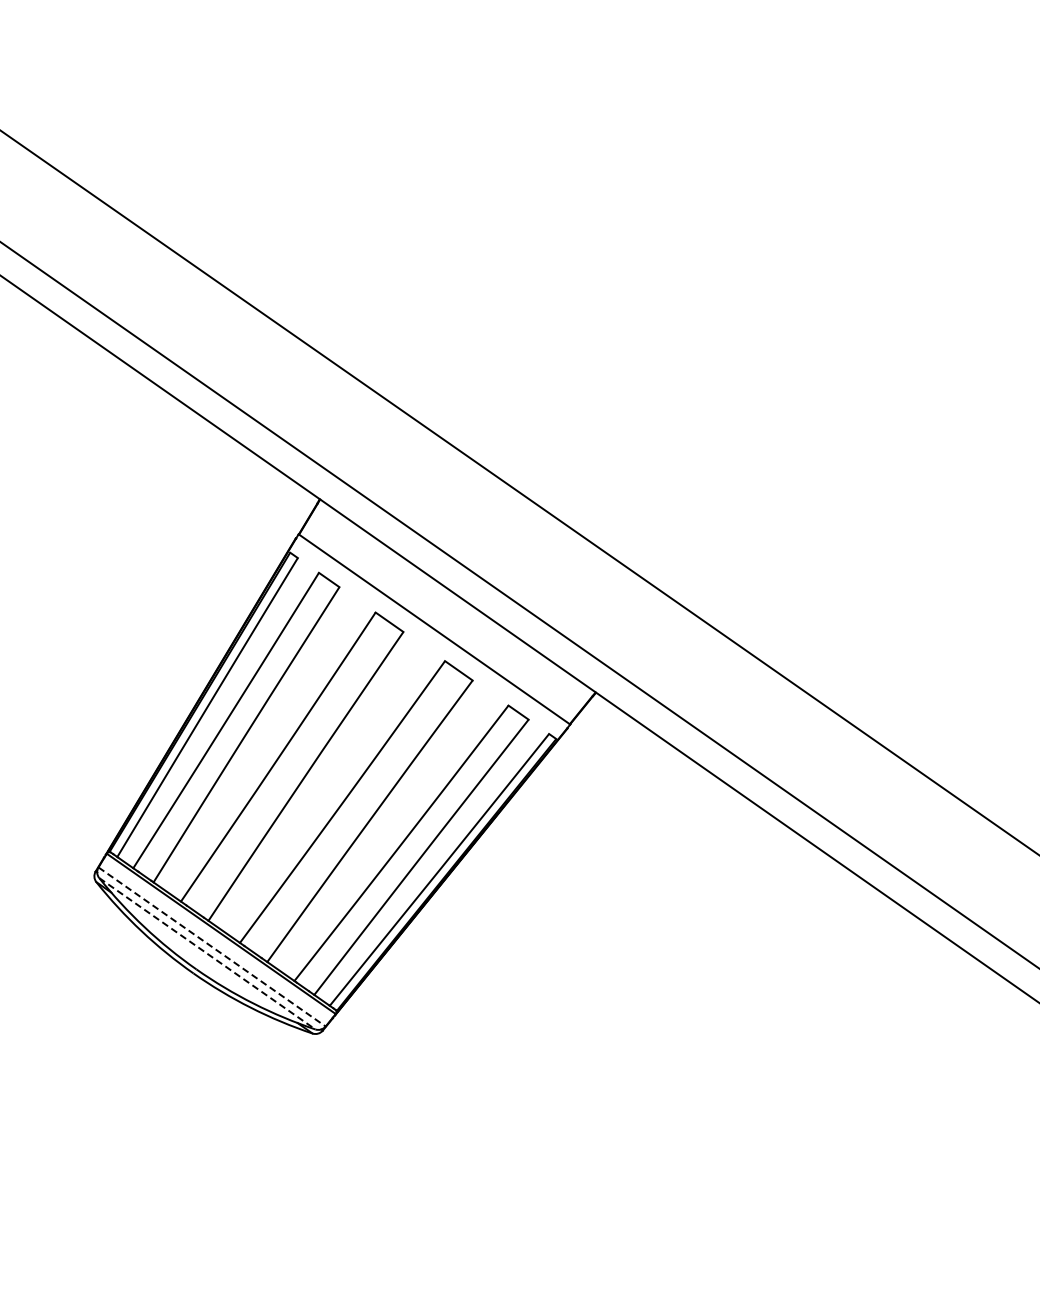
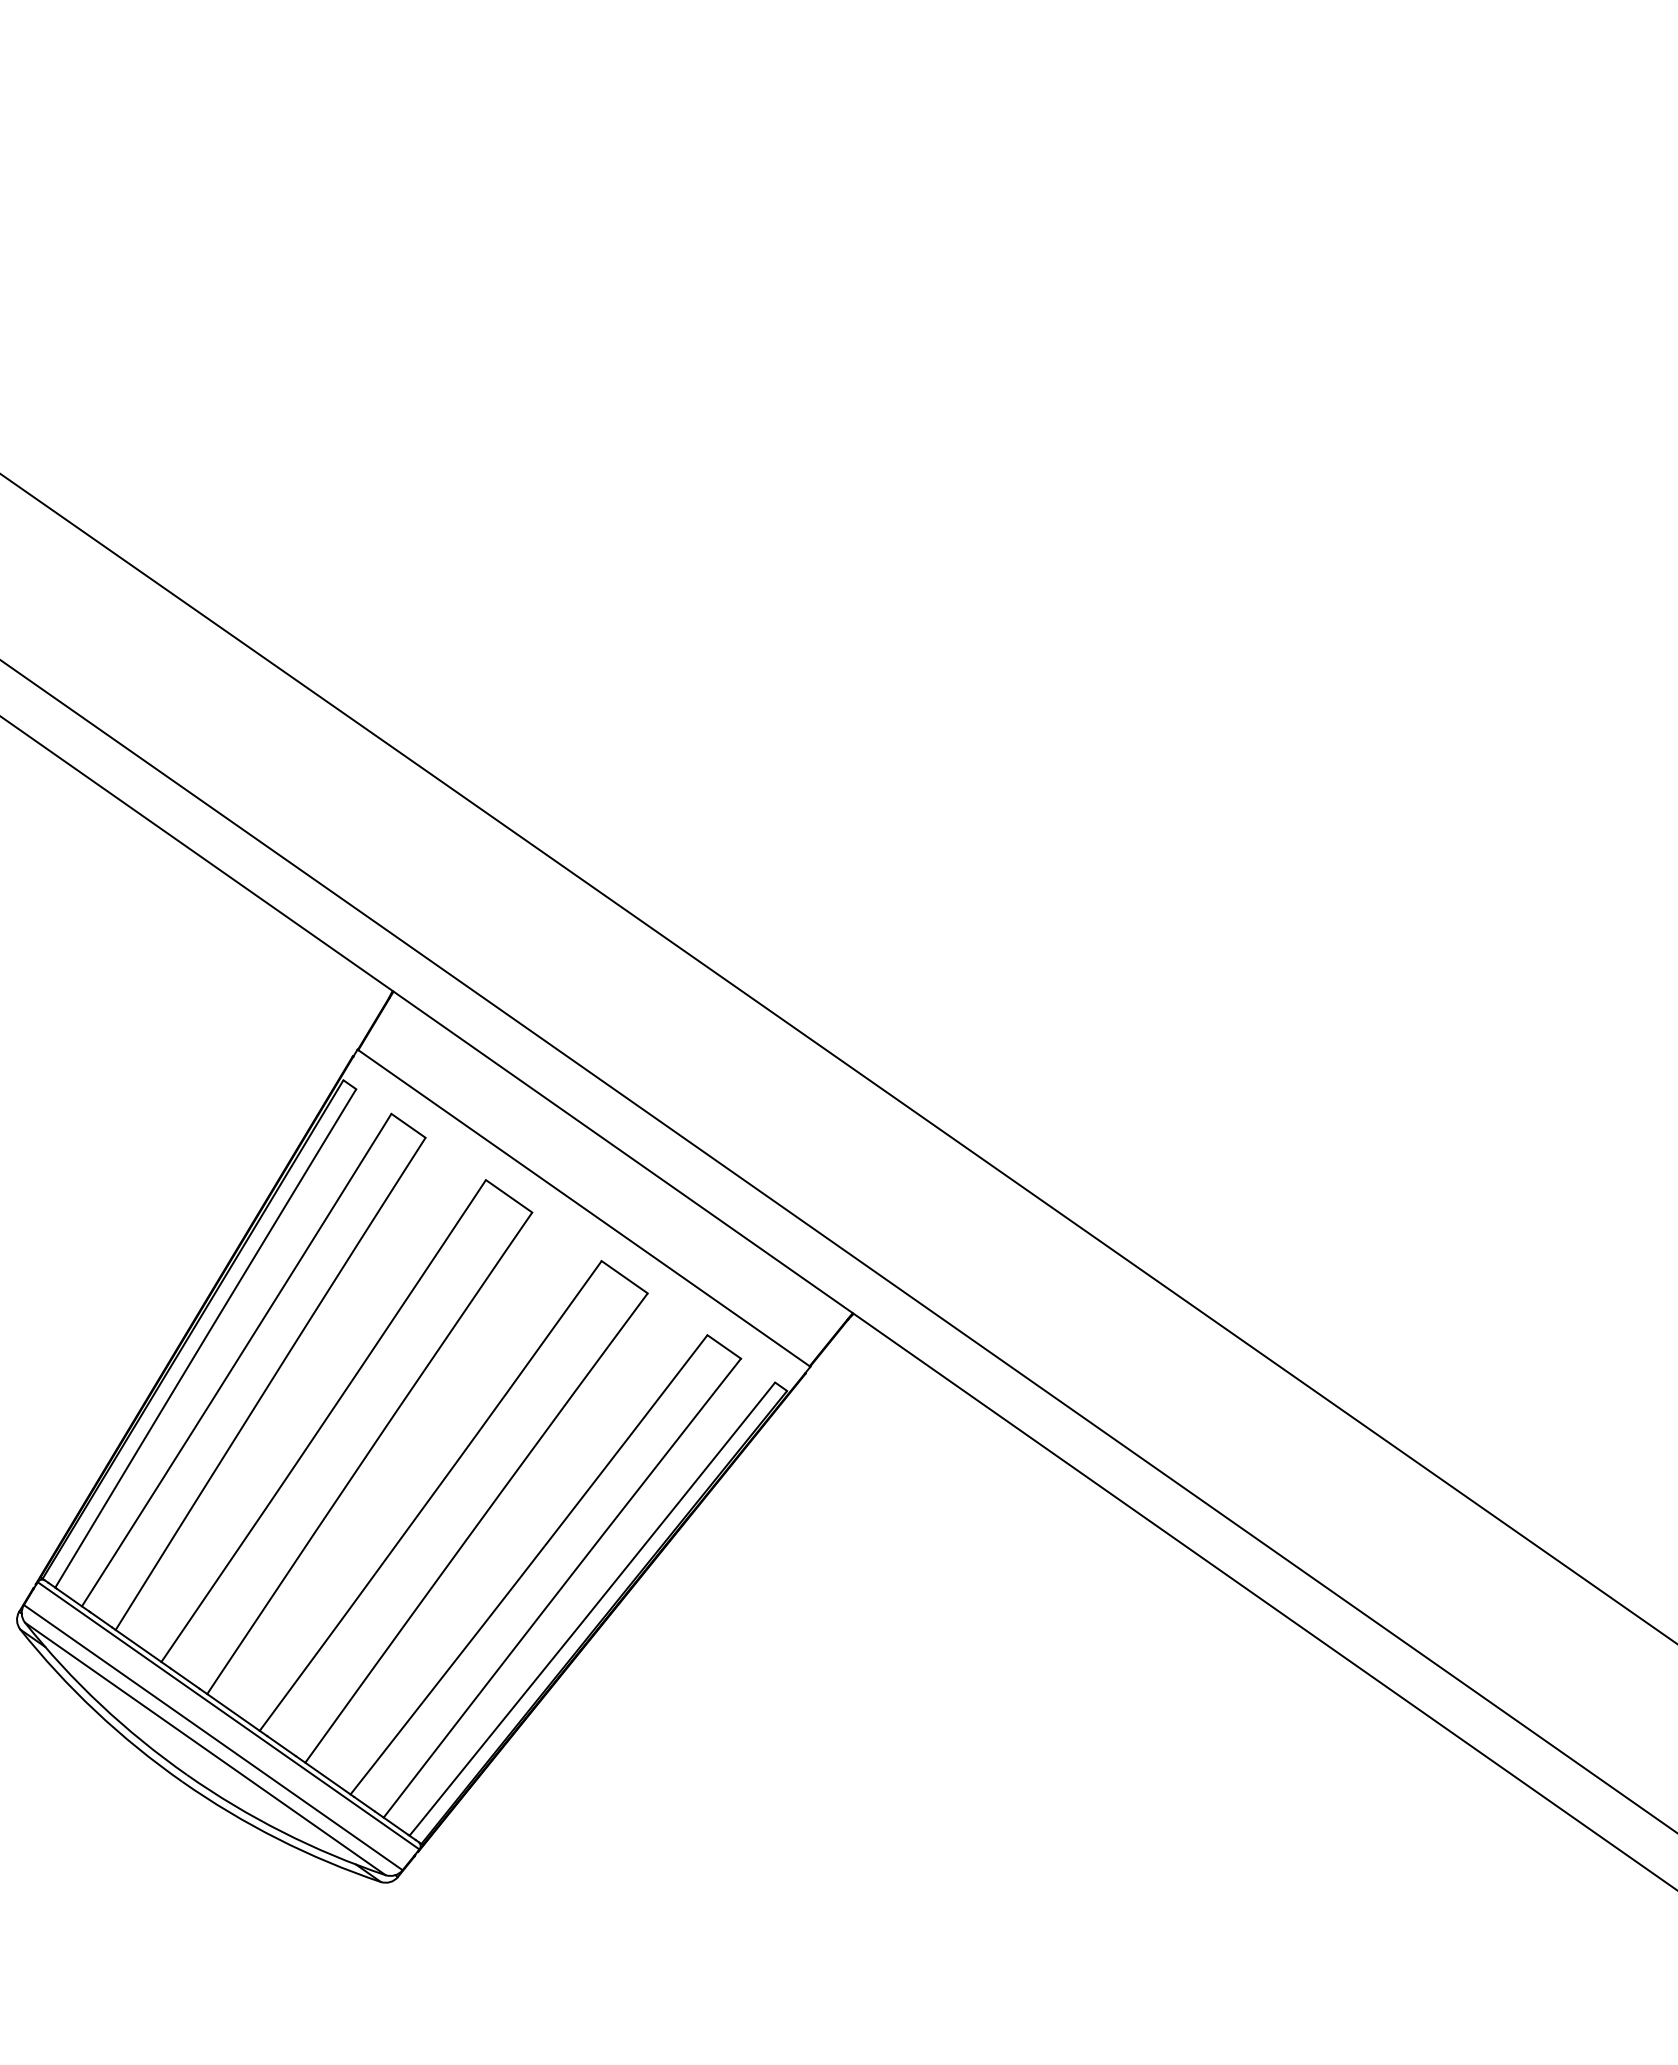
line: (212, 946) -> (213, 1736), dashed -> solid
line: (207, 953) -> (205, 1748), dashed -> solid

